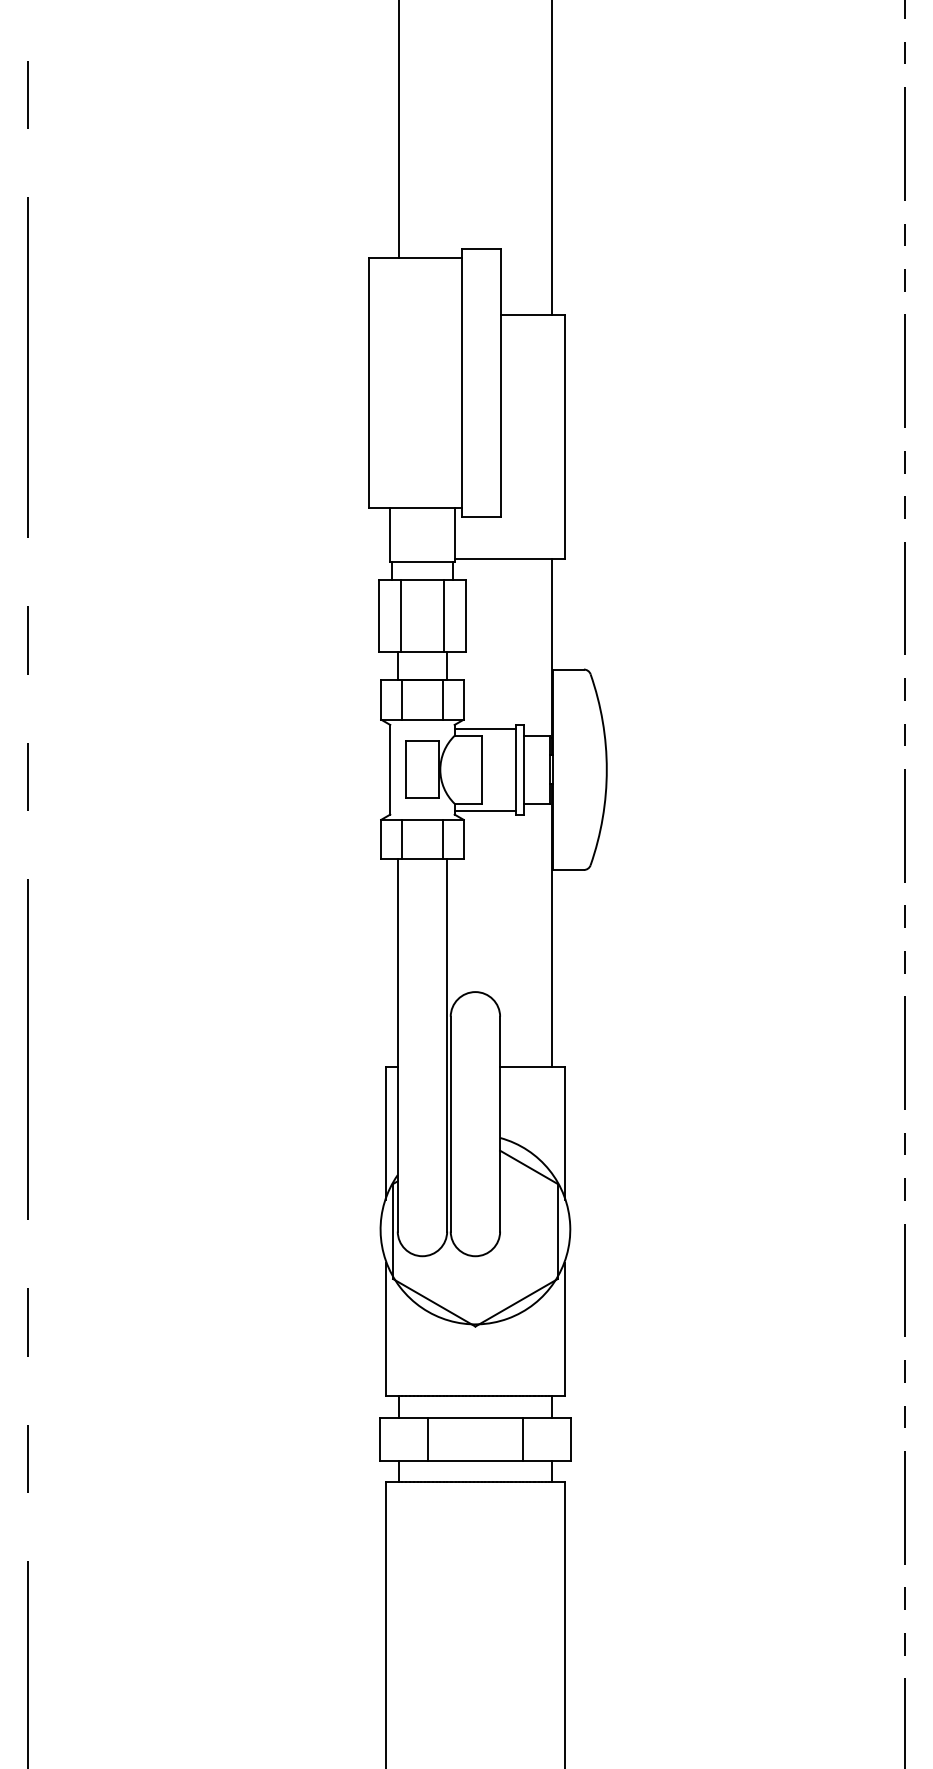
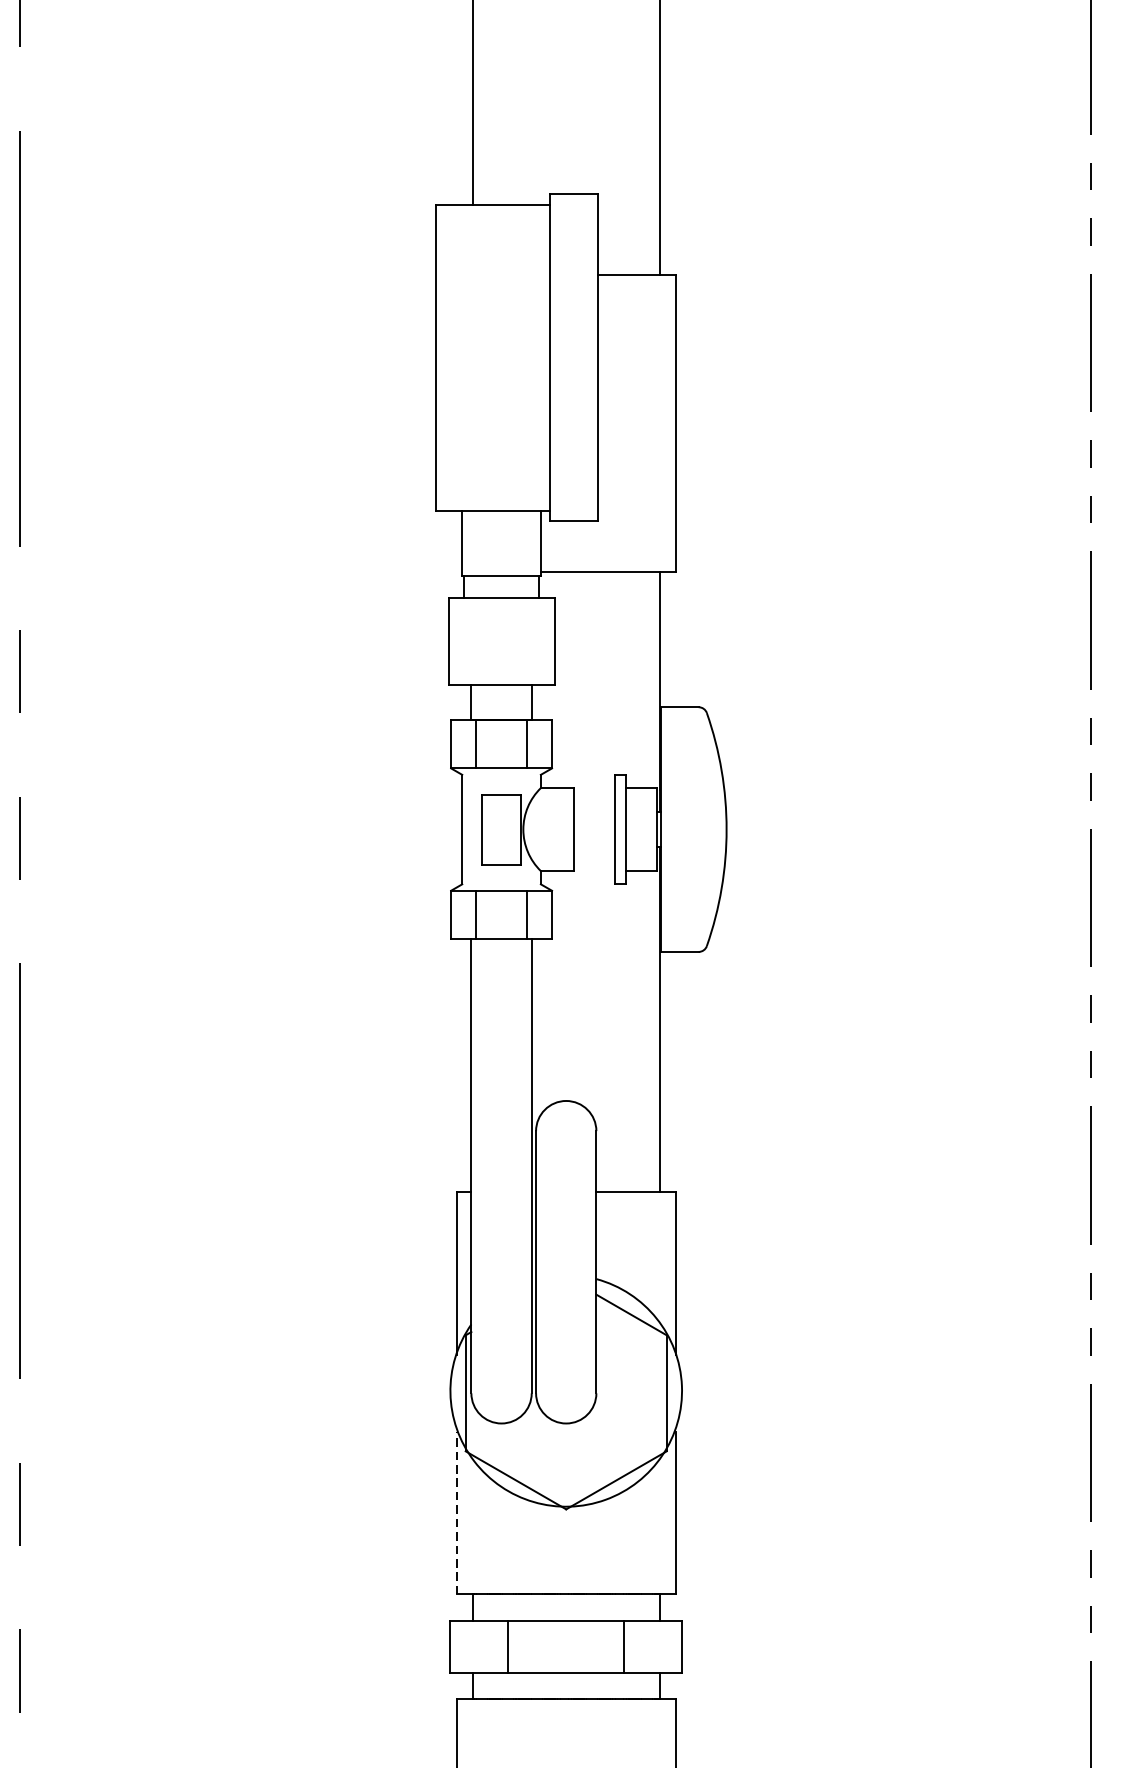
line: (400, 615) -> (474, 641), removed
line: (444, 615) -> (528, 641), removed
line: (484, 728) -> (577, 779), removed
line: (484, 810) -> (577, 879), removed
line: (385, 1329) -> (456, 1512), solid -> dashed

